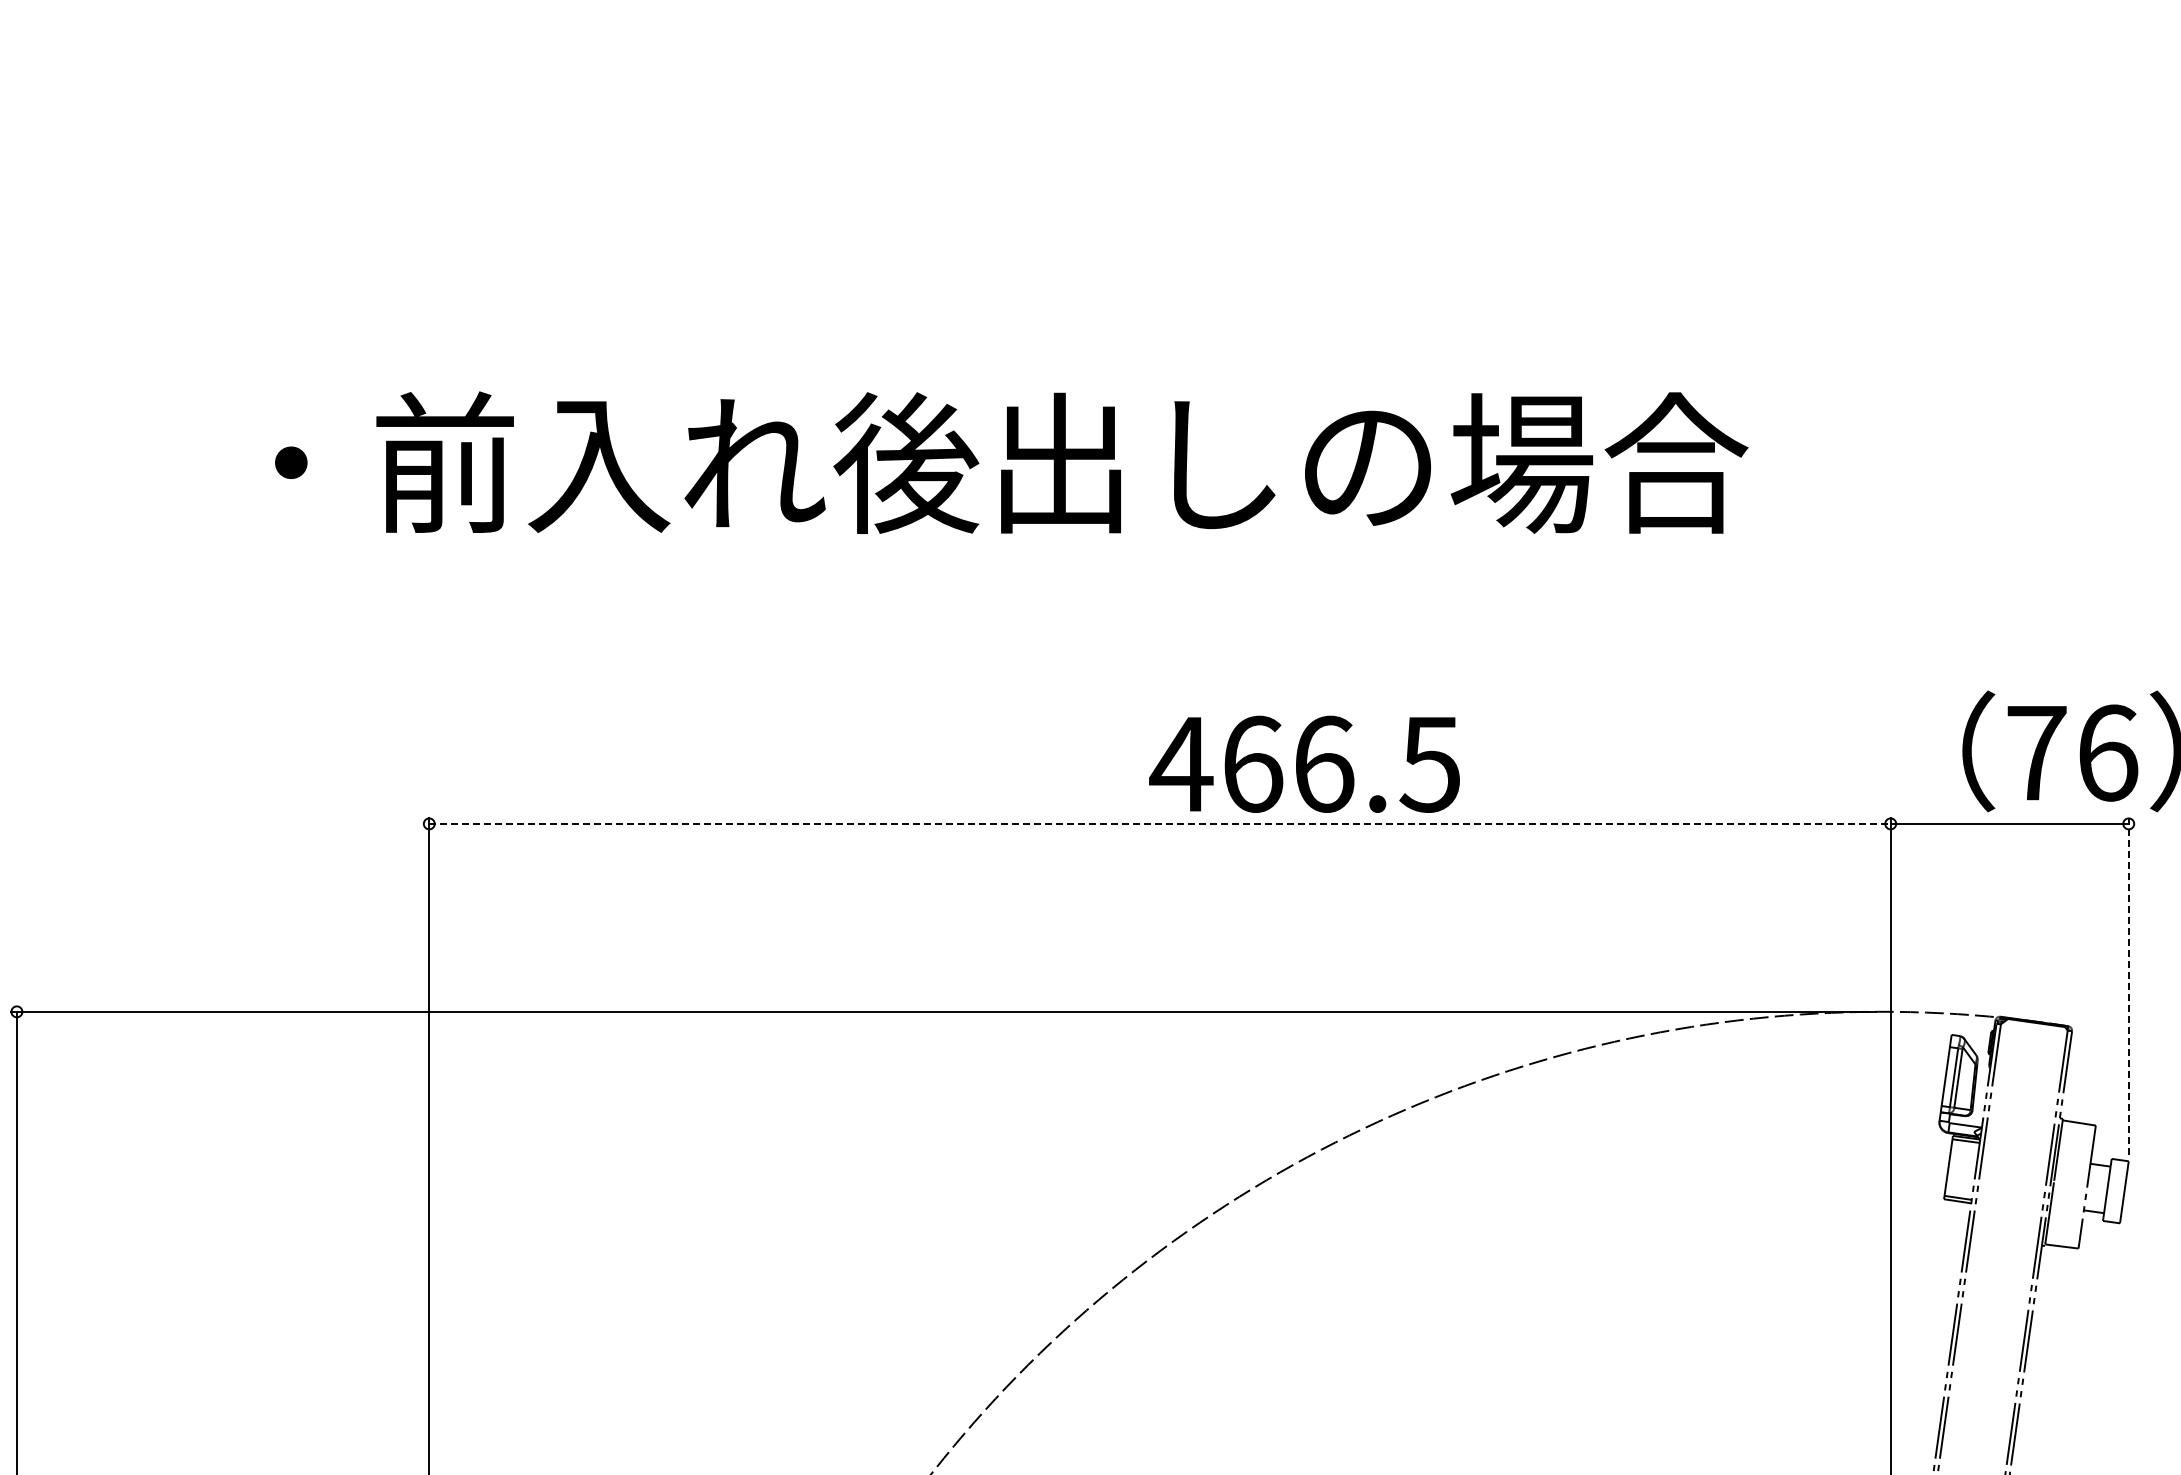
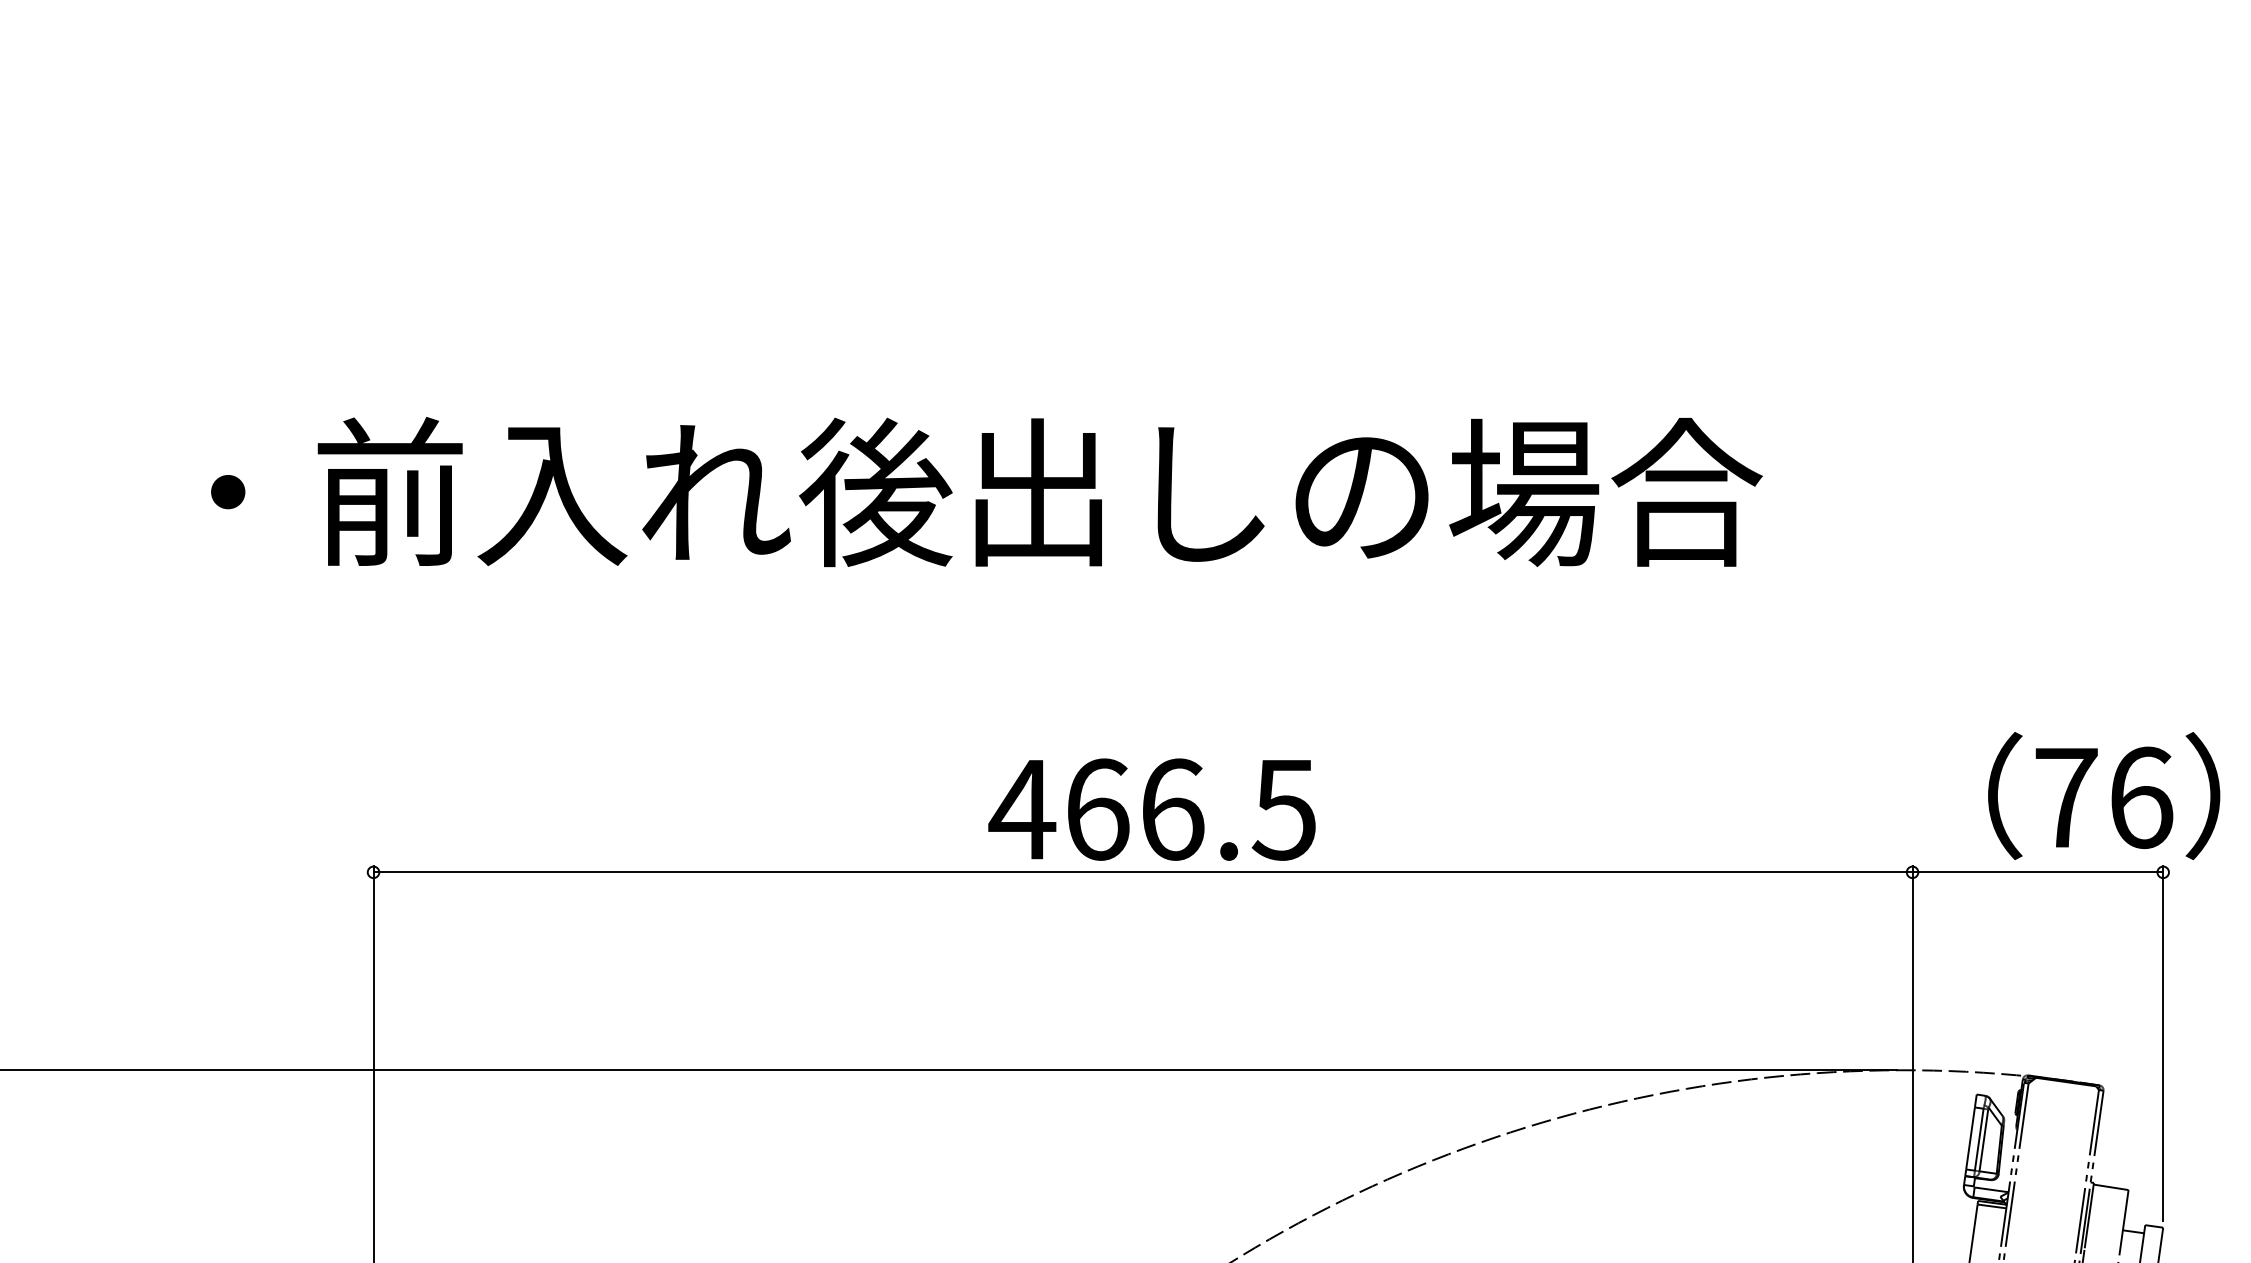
text: (1304, 763) -> (1151, 808), moved
line: (1160, 823) -> (1143, 871), dashed -> solid
line: (2128, 986) -> (2162, 1043), dashed -> solid

